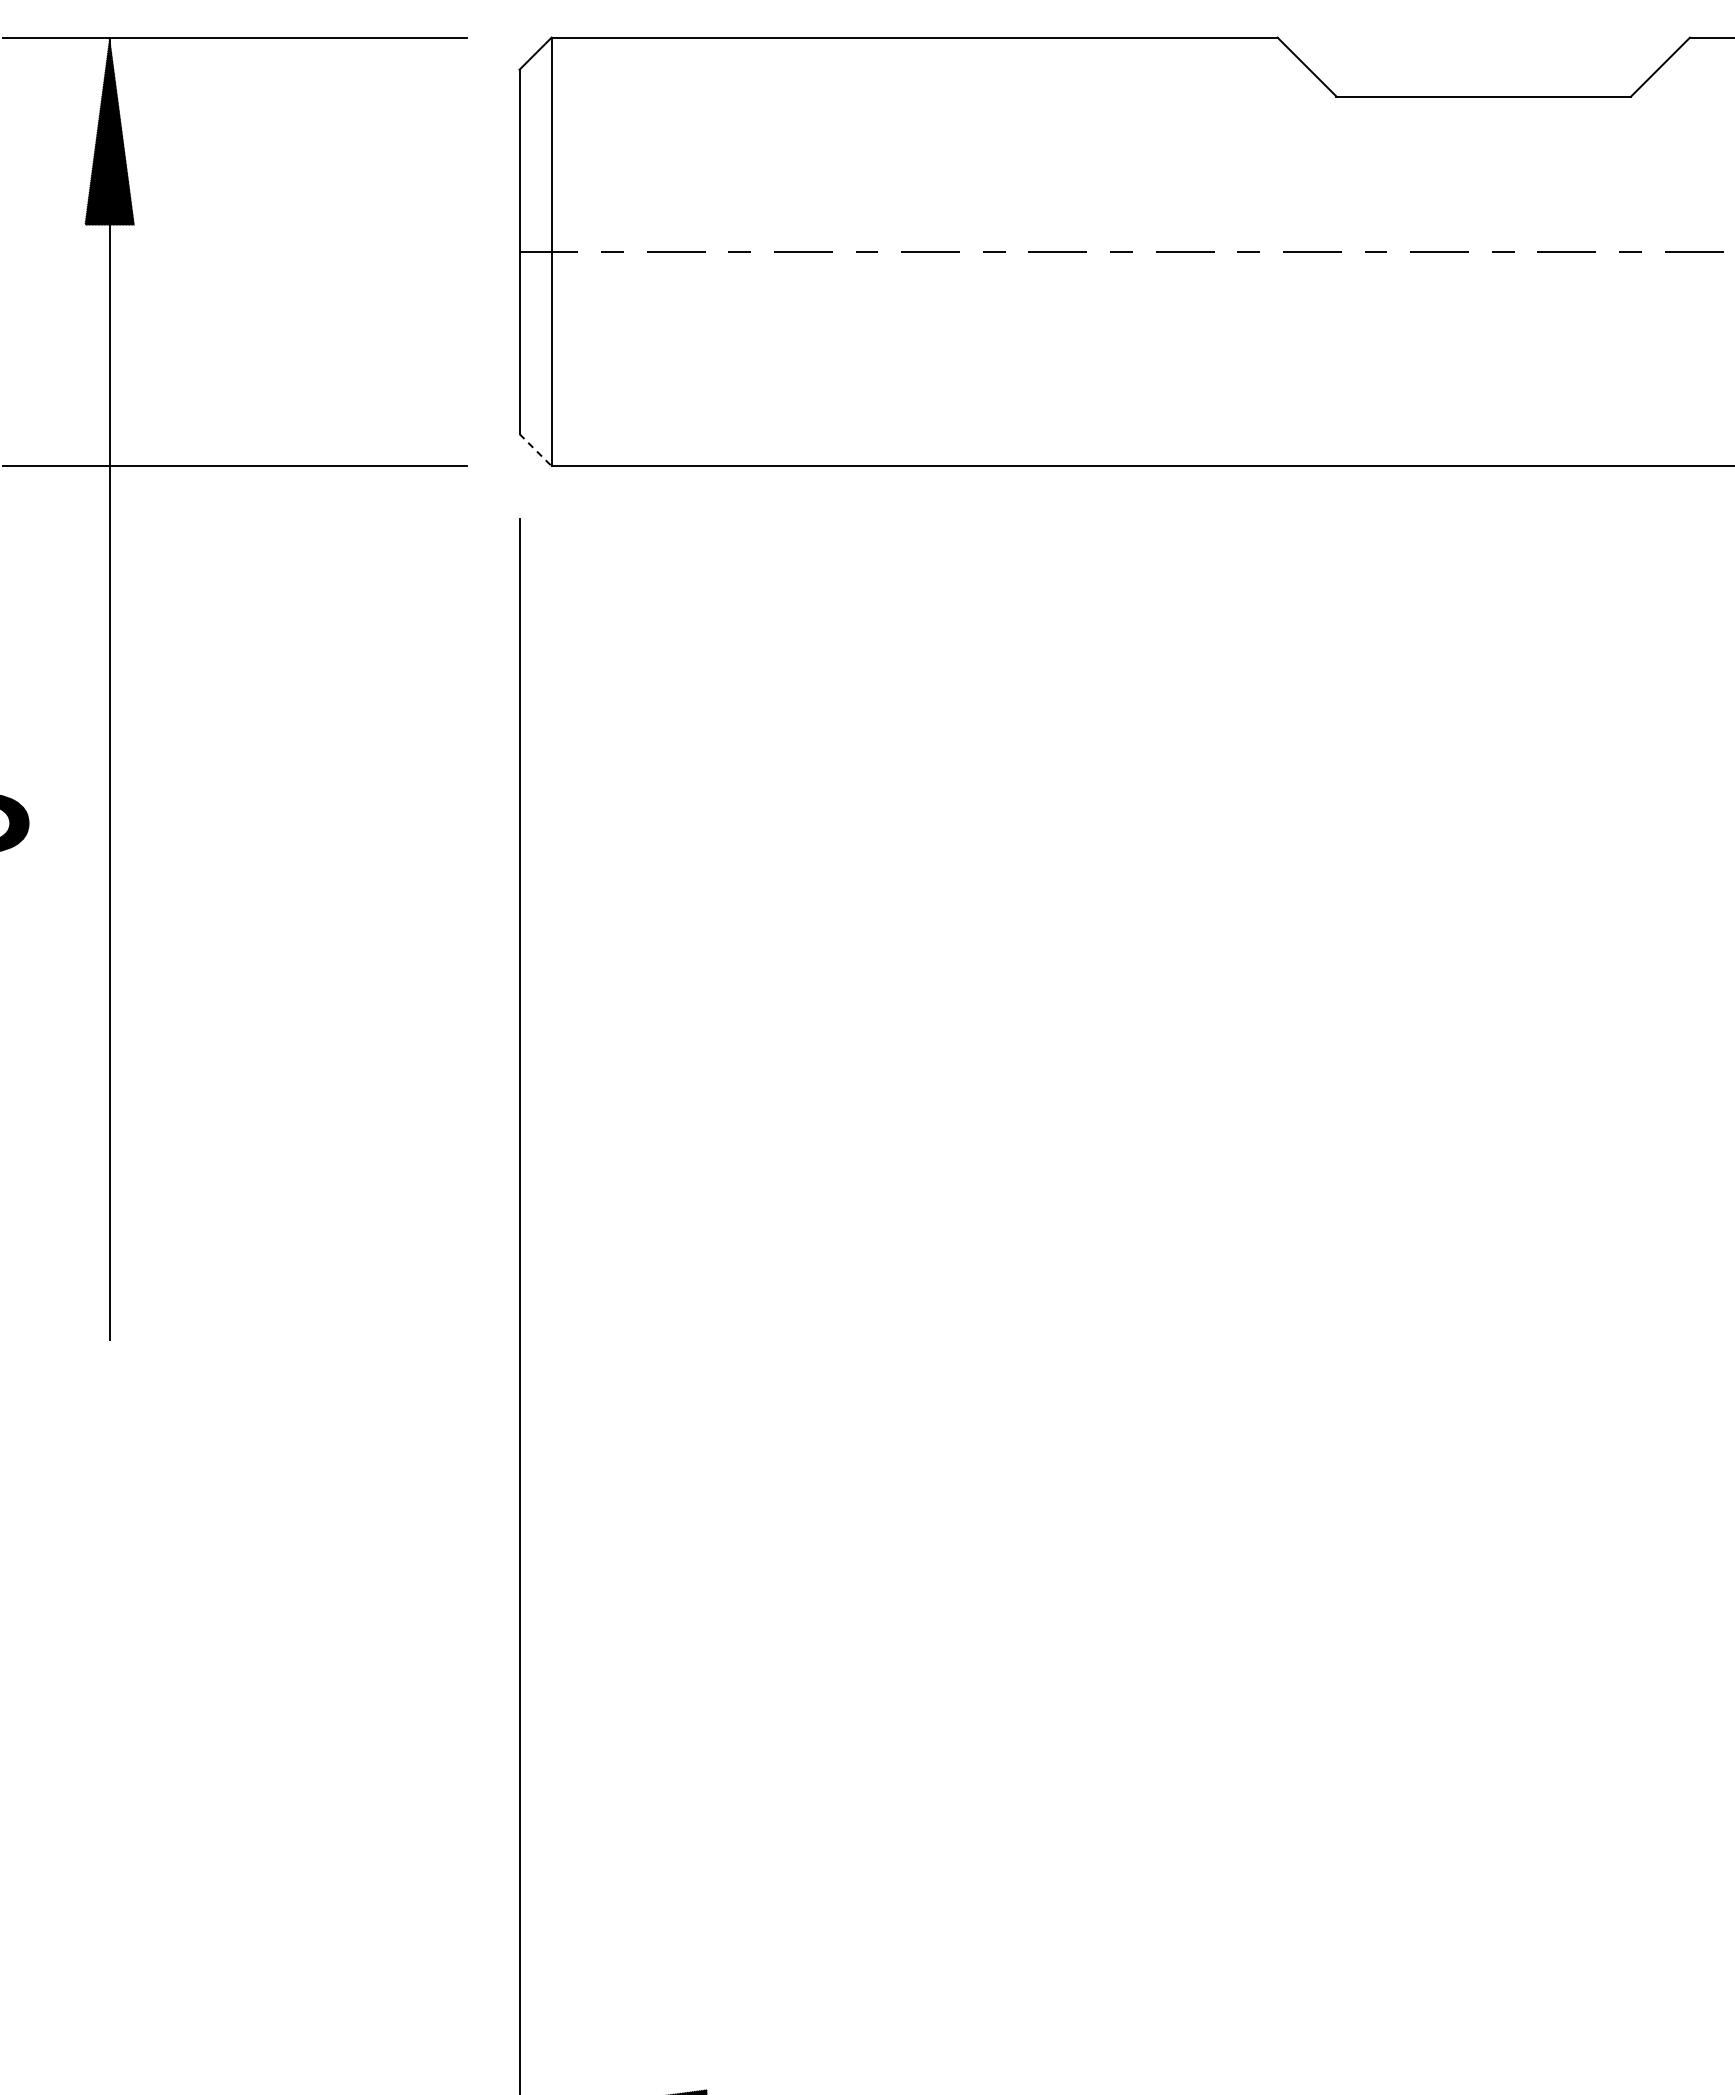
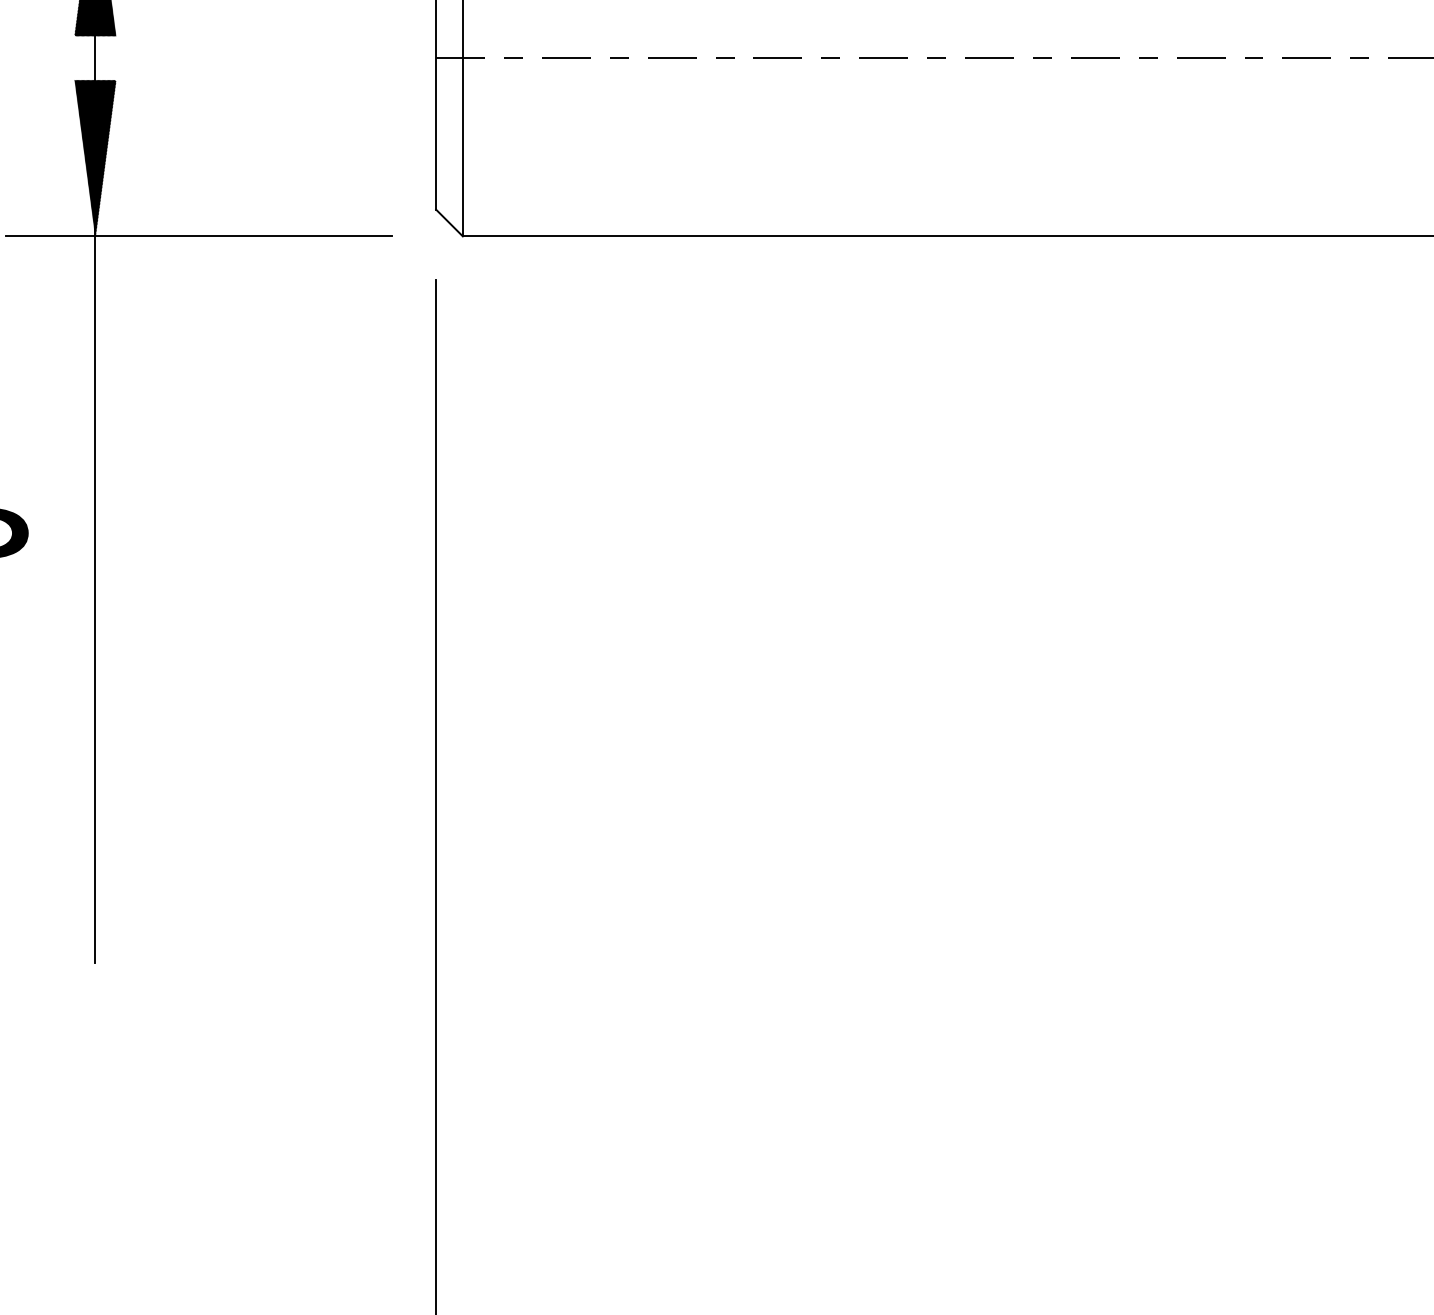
hatch: (109, 371) -> (95, 157), added
line: (535, 450) -> (449, 223), dashed -> solid

